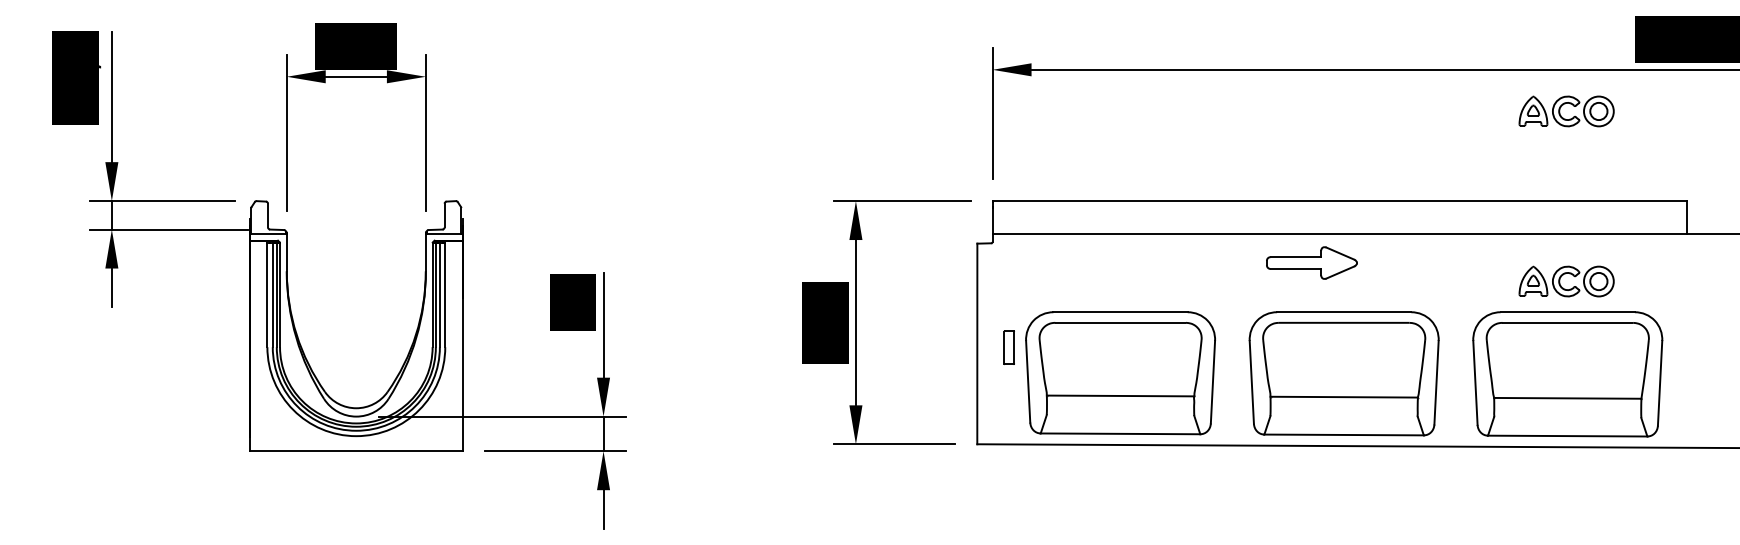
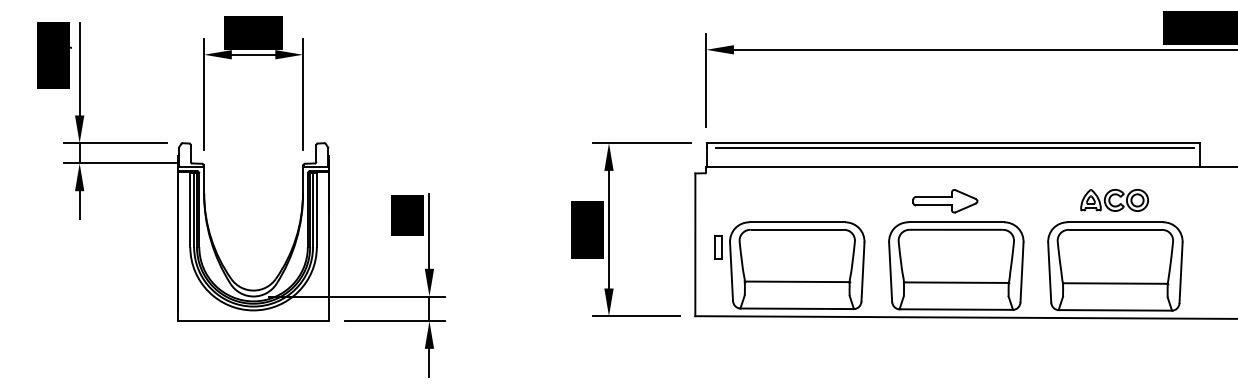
part: (1566, 111) -> (1114, 79), removed
line: (1341, 208) -> (954, 148), added
part: (1312, 263) -> (945, 201), moved

